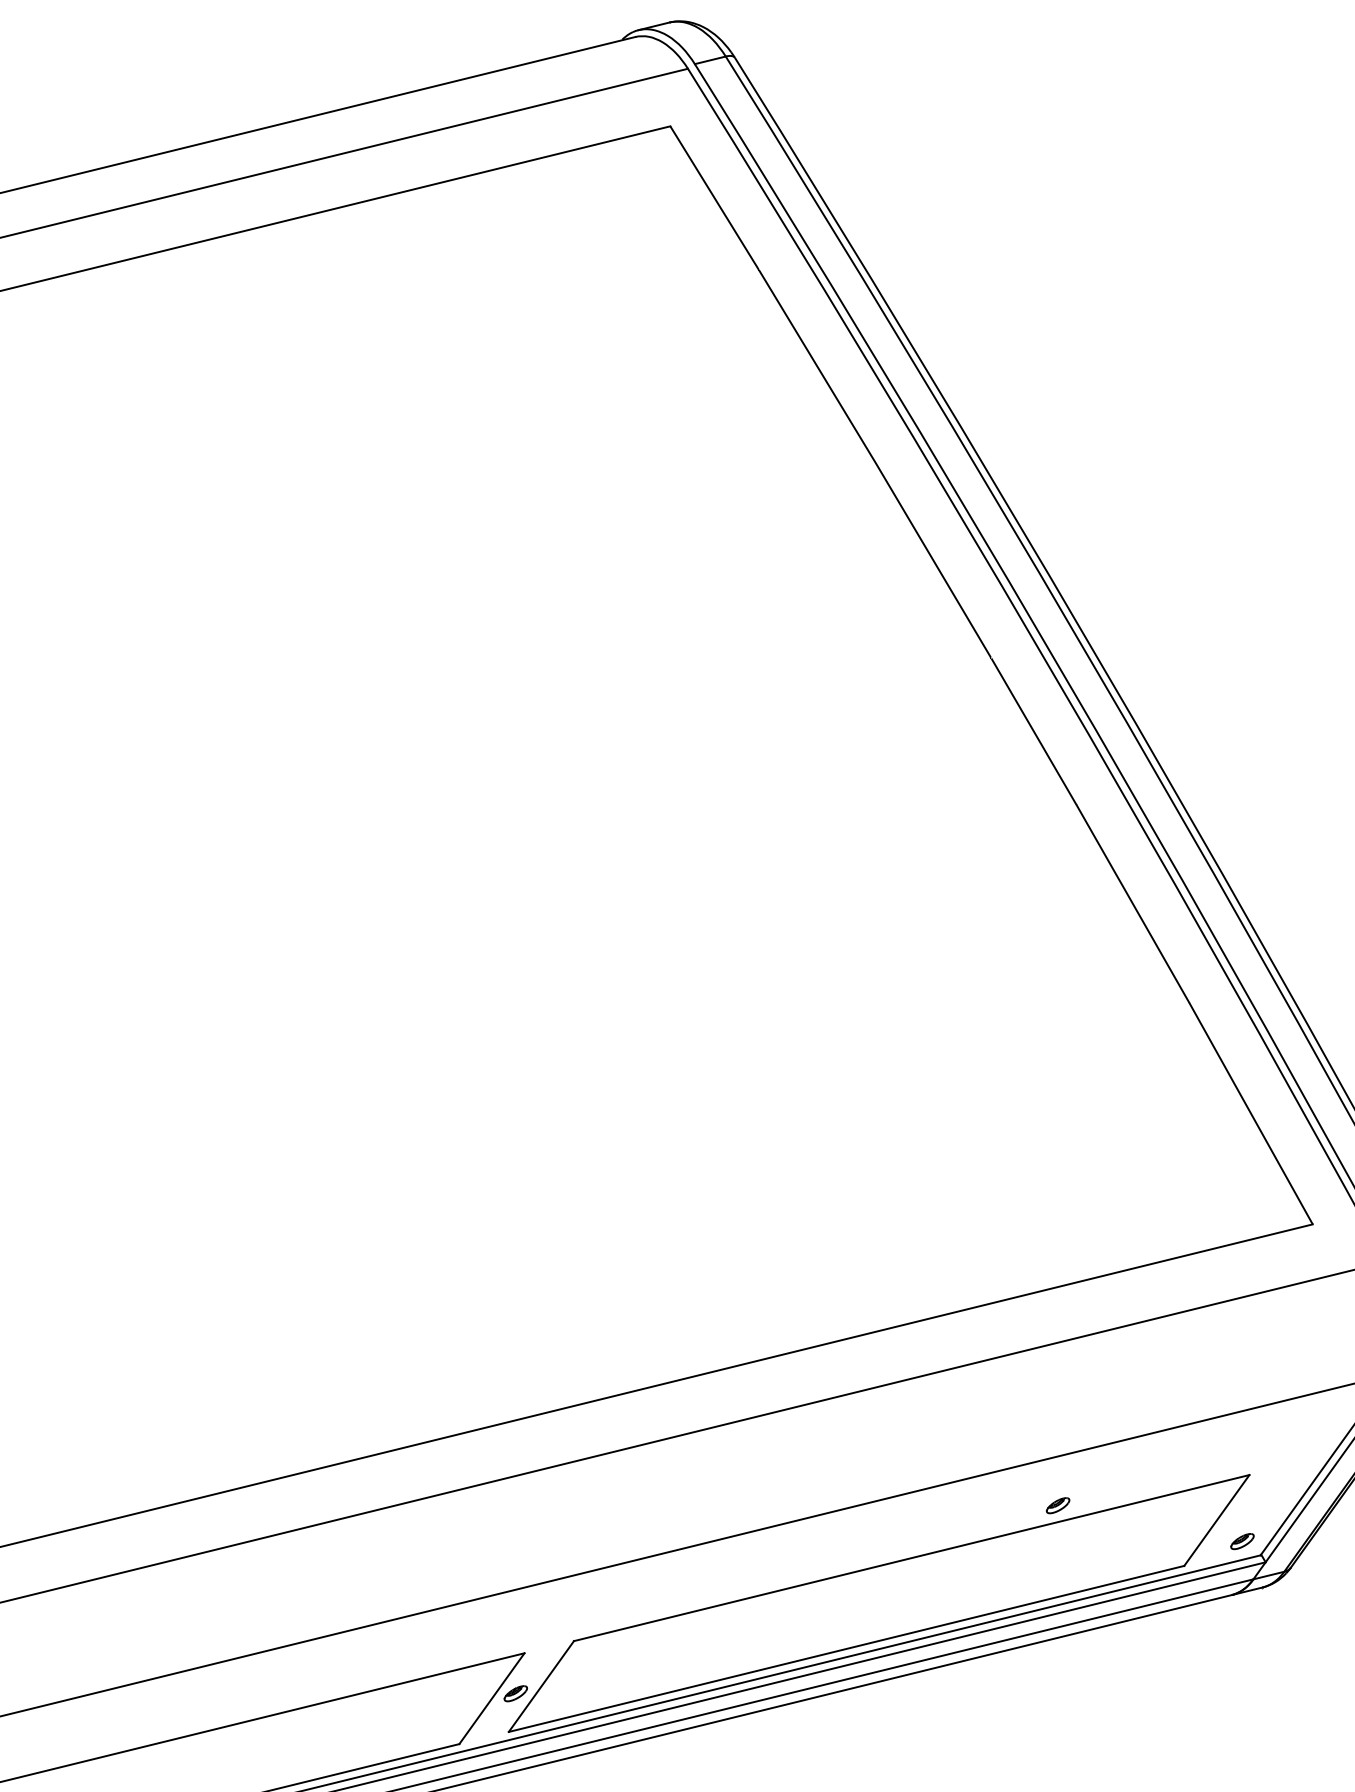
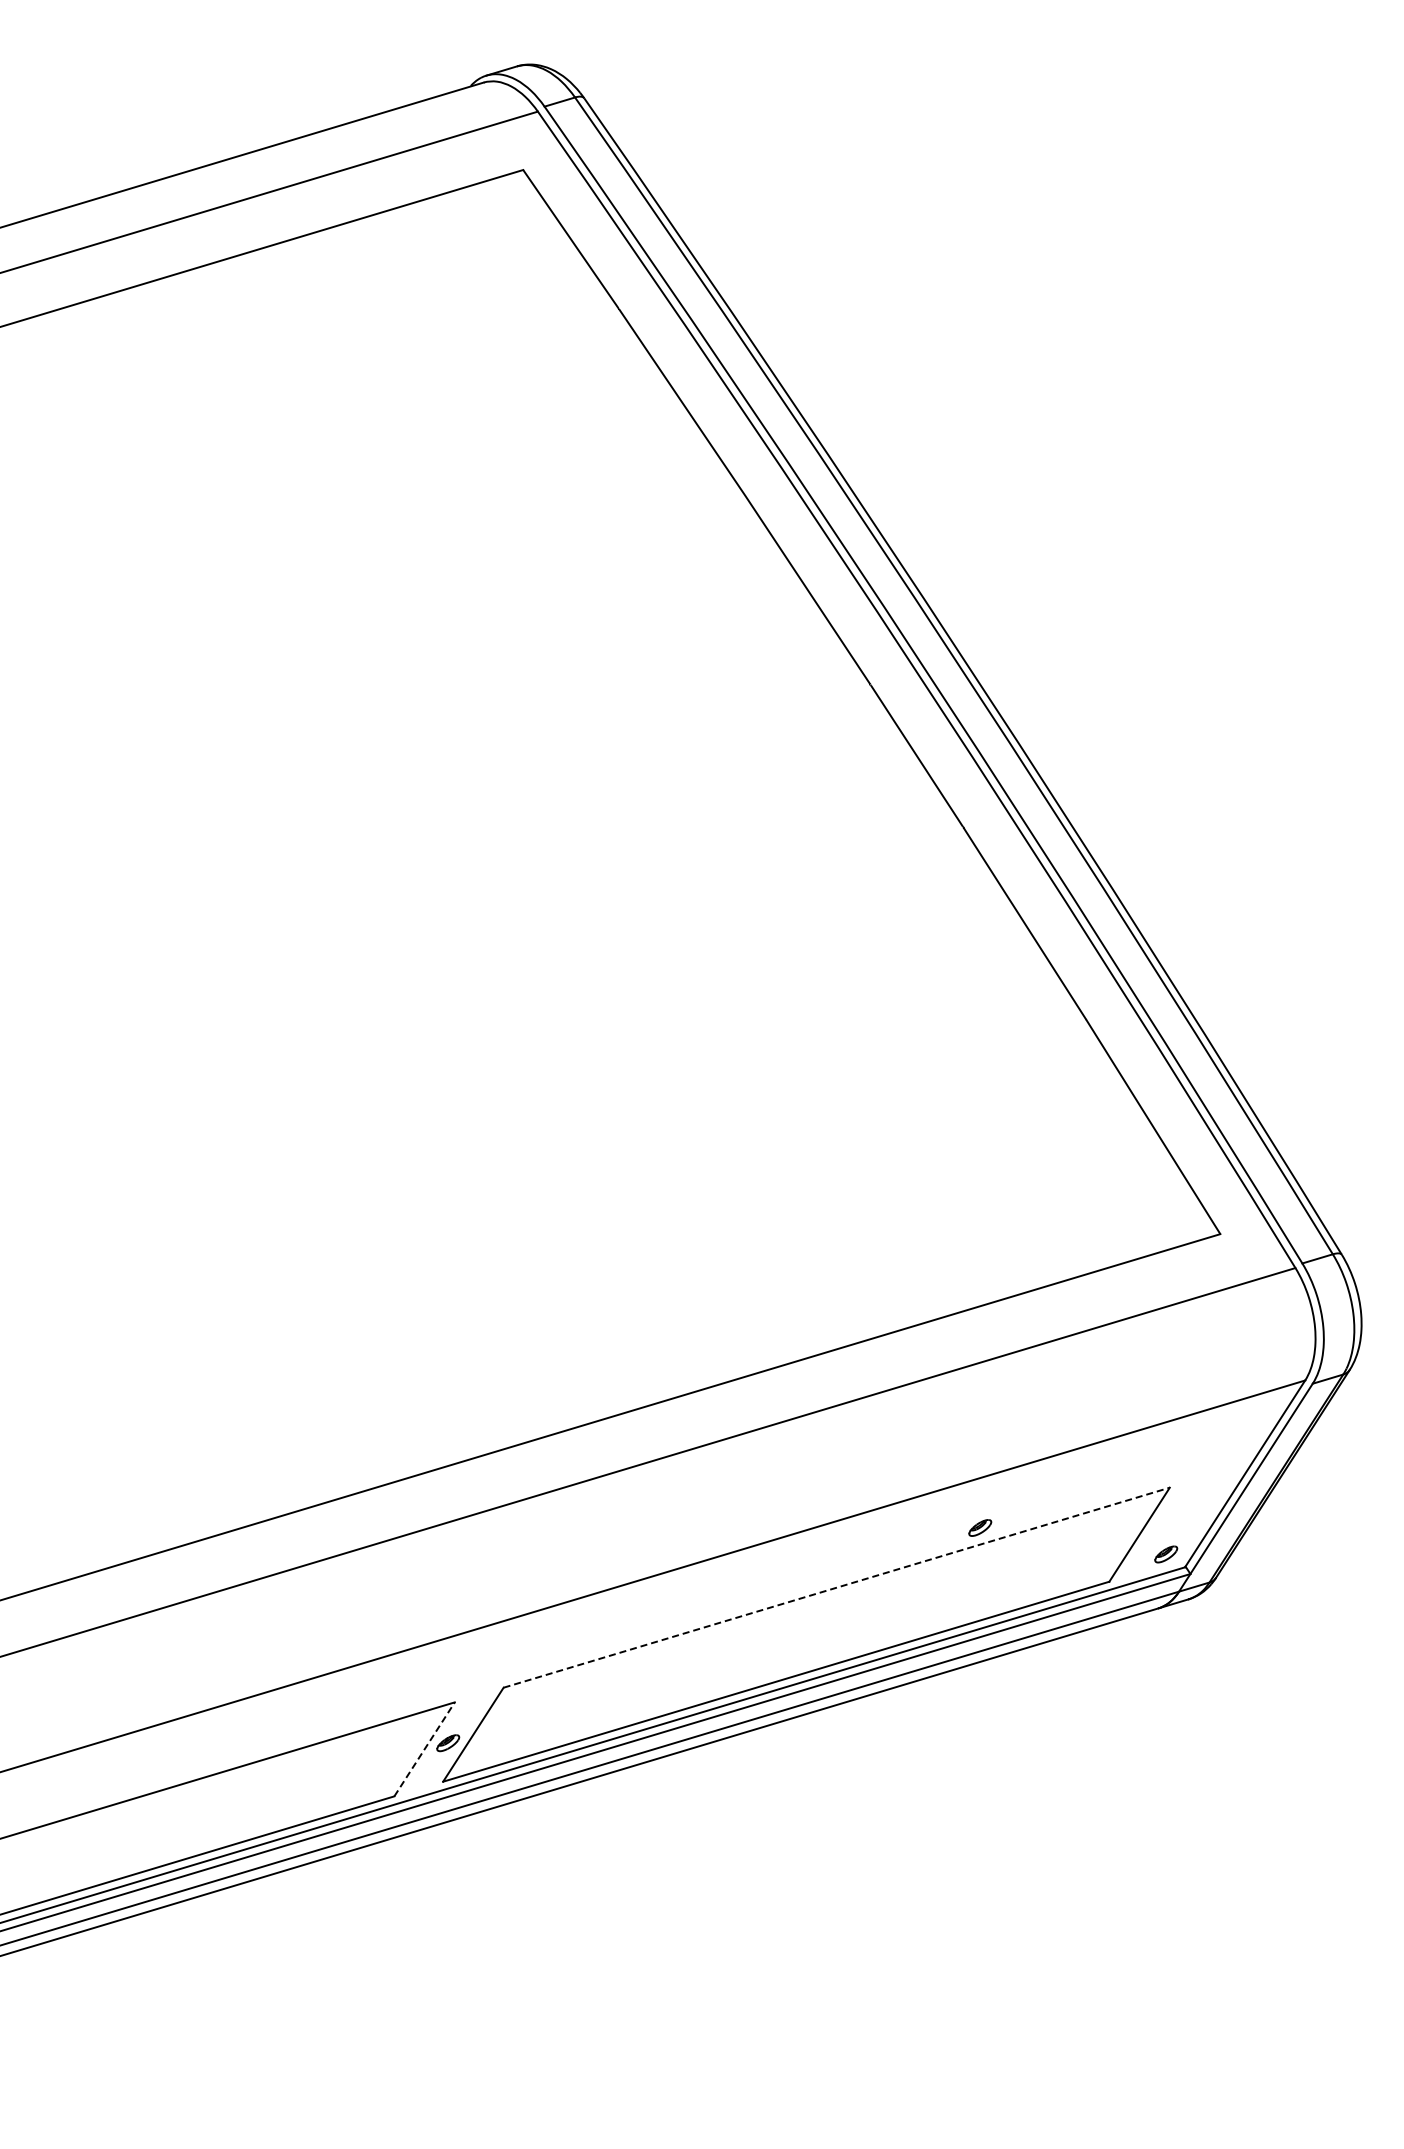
line: (911, 1557) -> (836, 1587), solid -> dashed
line: (491, 1698) -> (424, 1749), solid -> dashed

